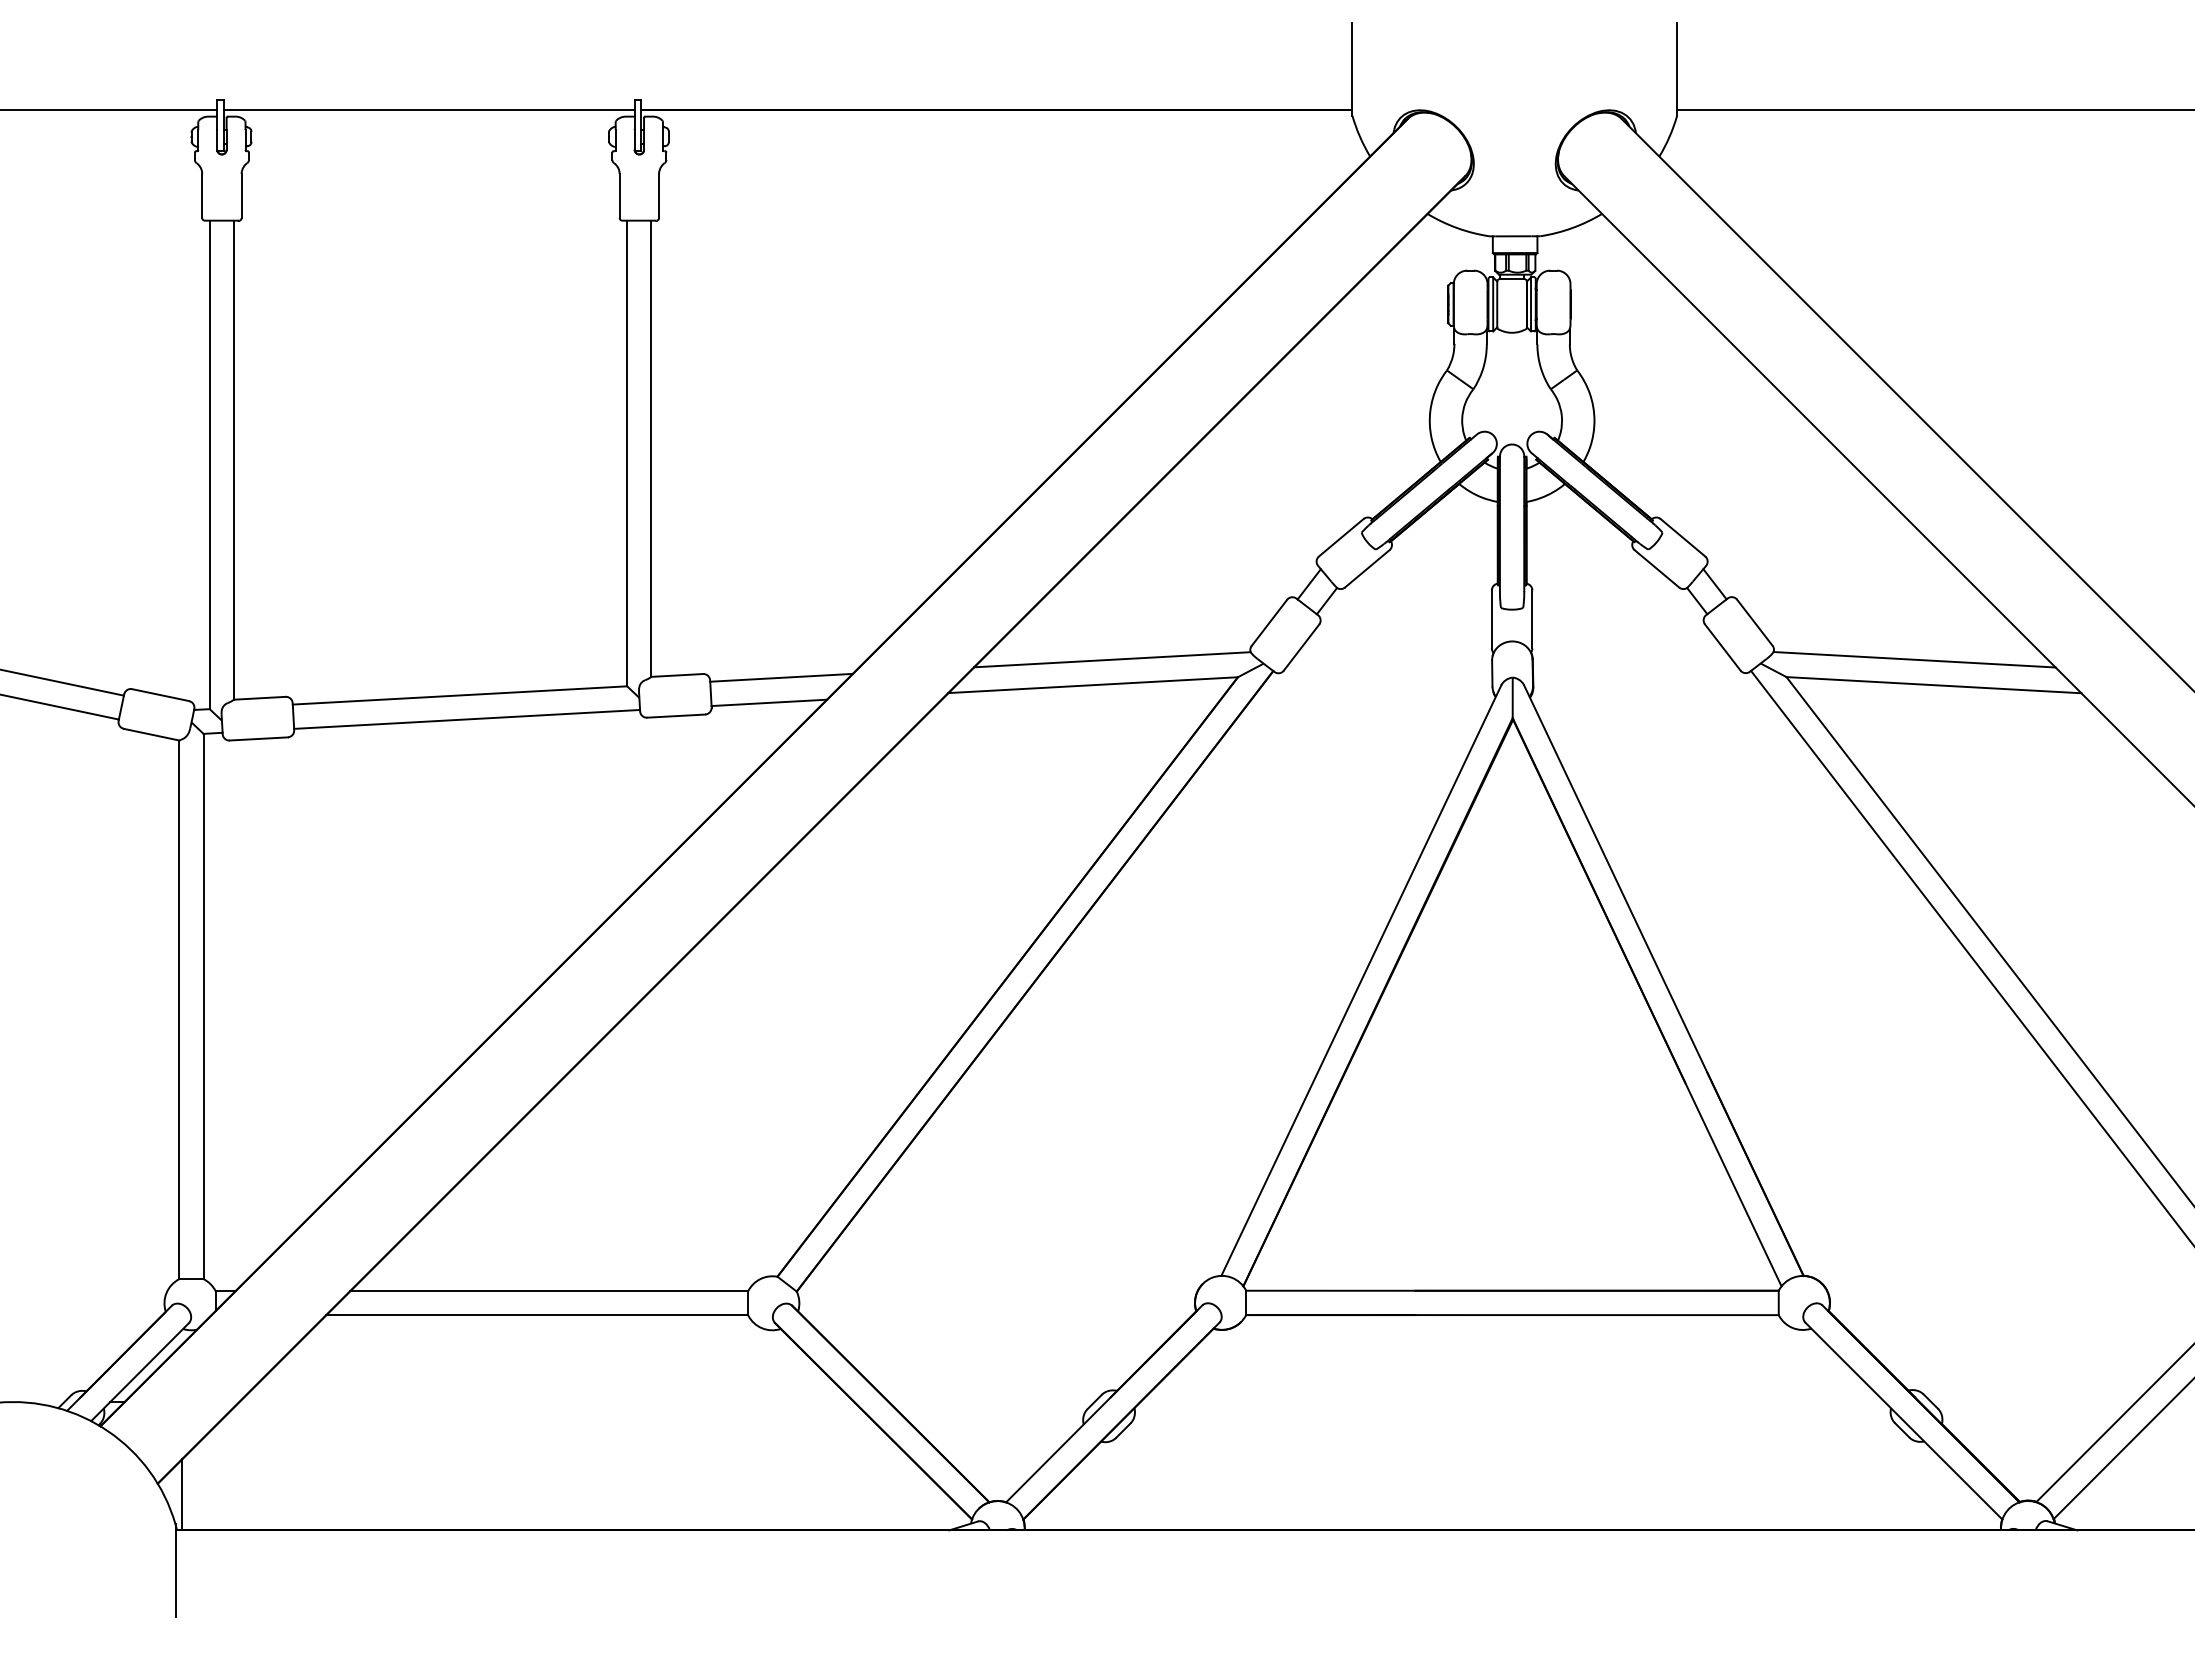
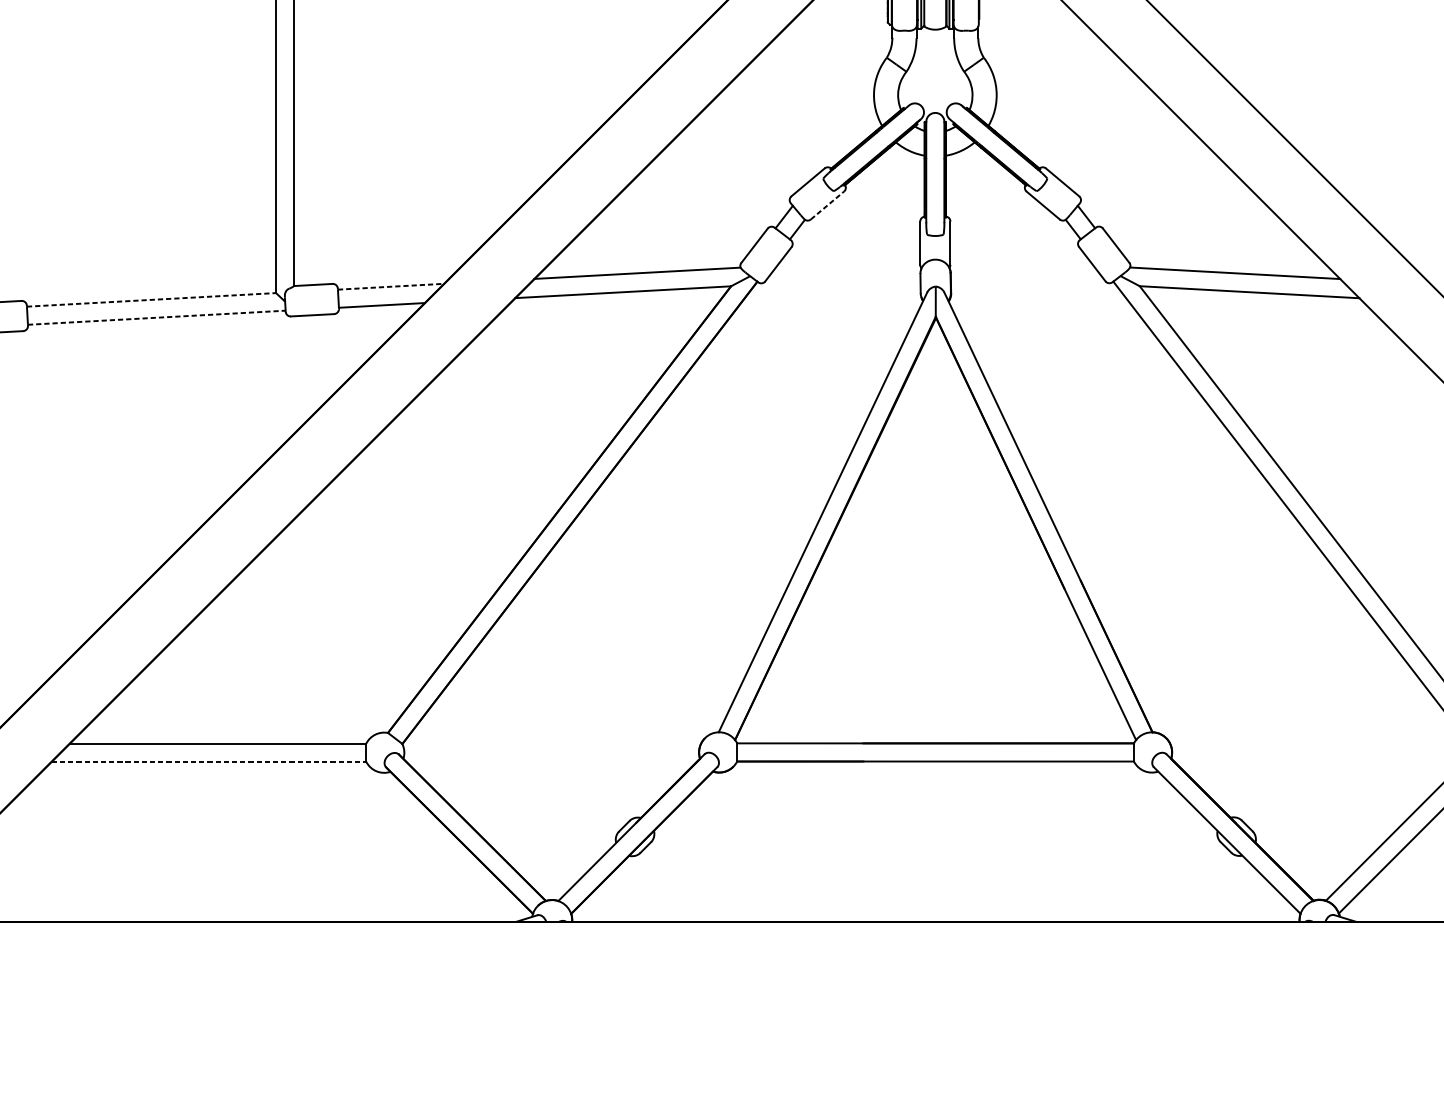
line: (1367, 568) -> (827, 205), solid -> dashed
line: (782, 677) -> (391, 286), solid -> dashed
line: (460, 695) -> (151, 299), solid -> dashed
line: (467, 719) -> (157, 317), solid -> dashed
line: (537, 1315) -> (209, 761), solid -> dashed

